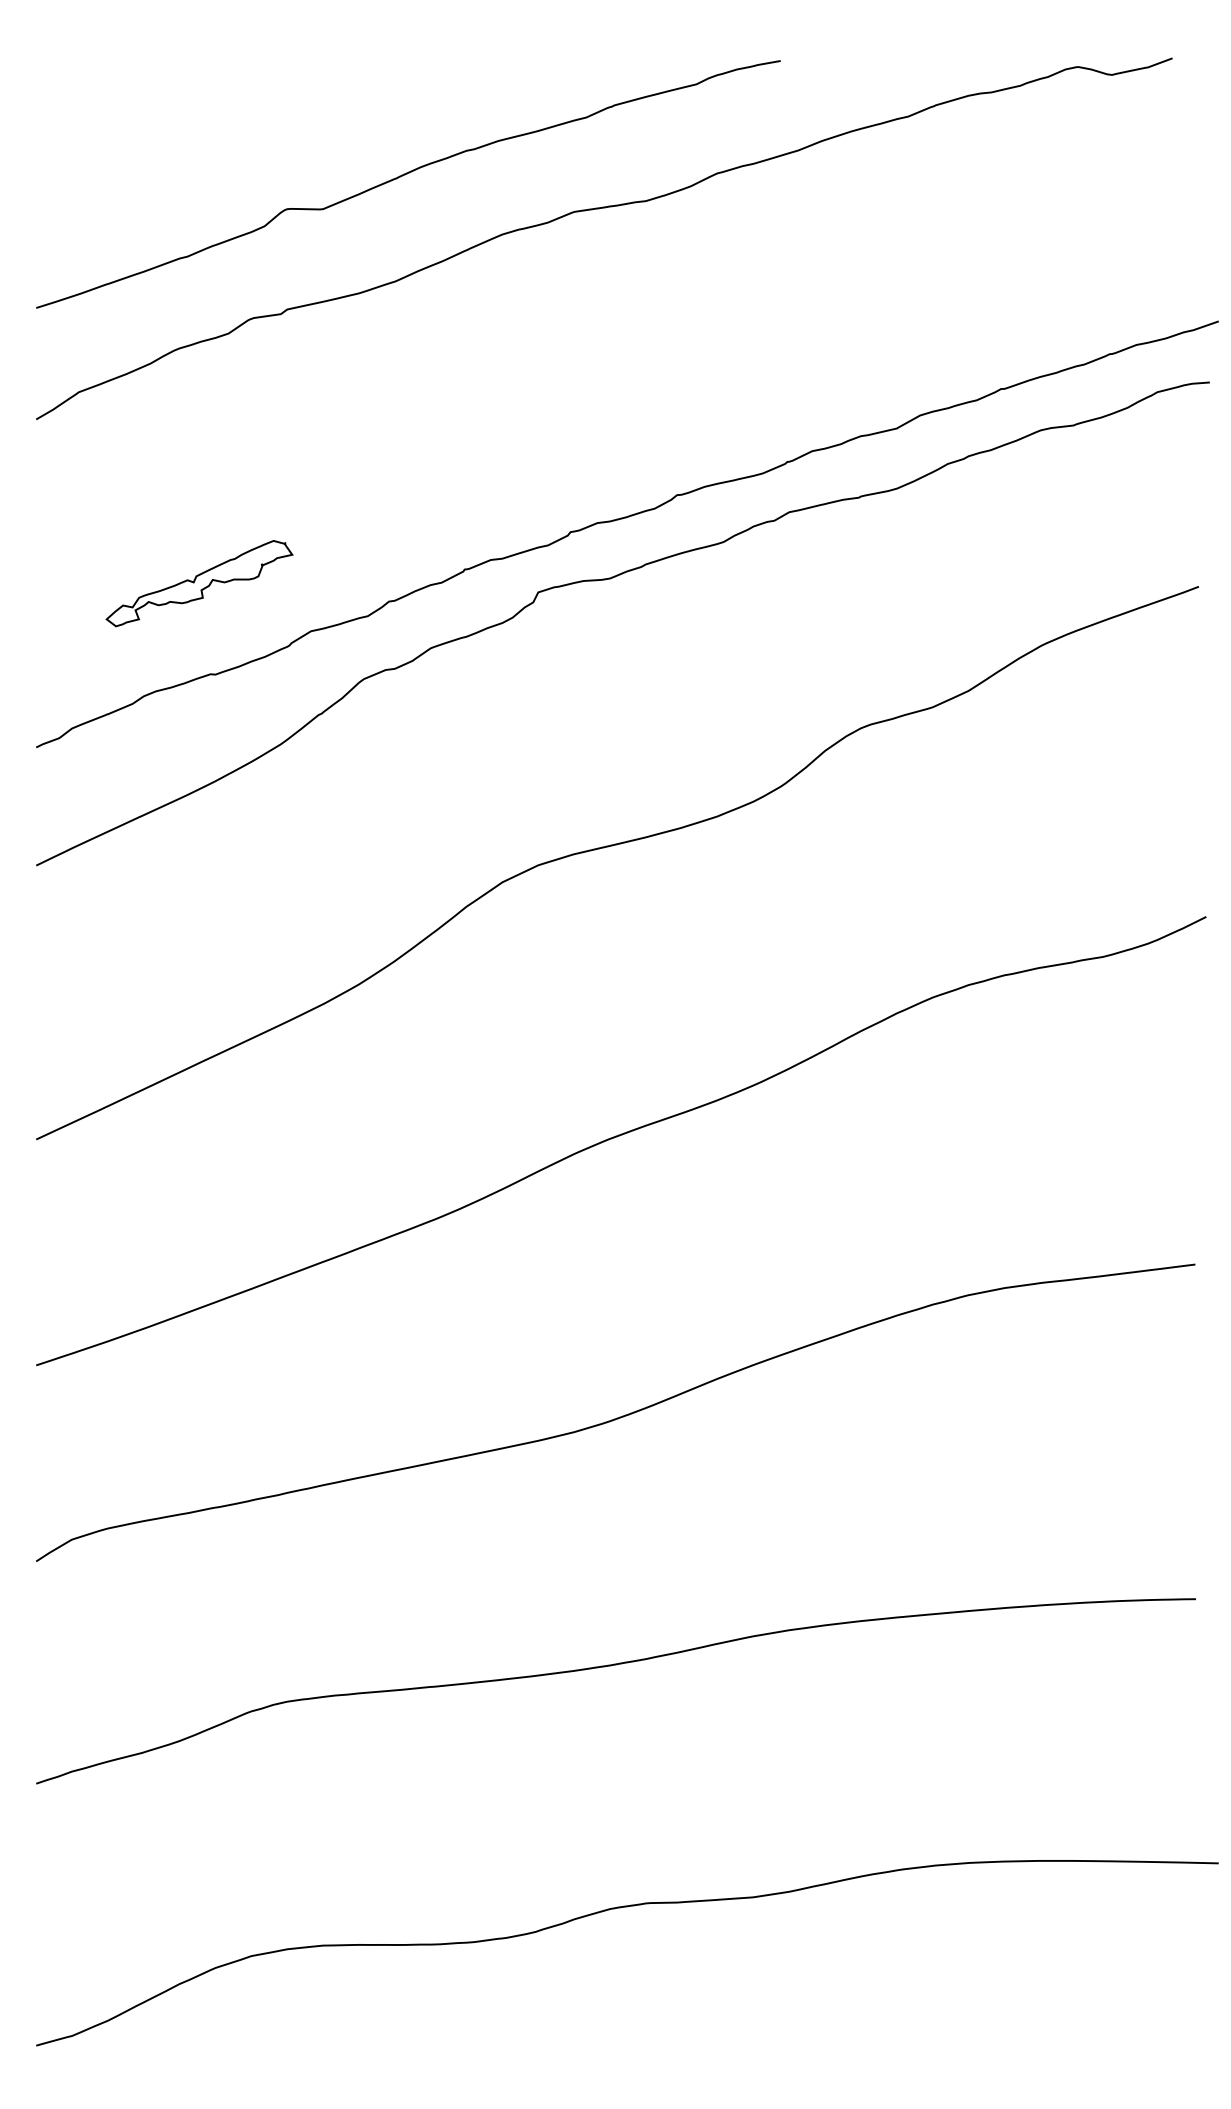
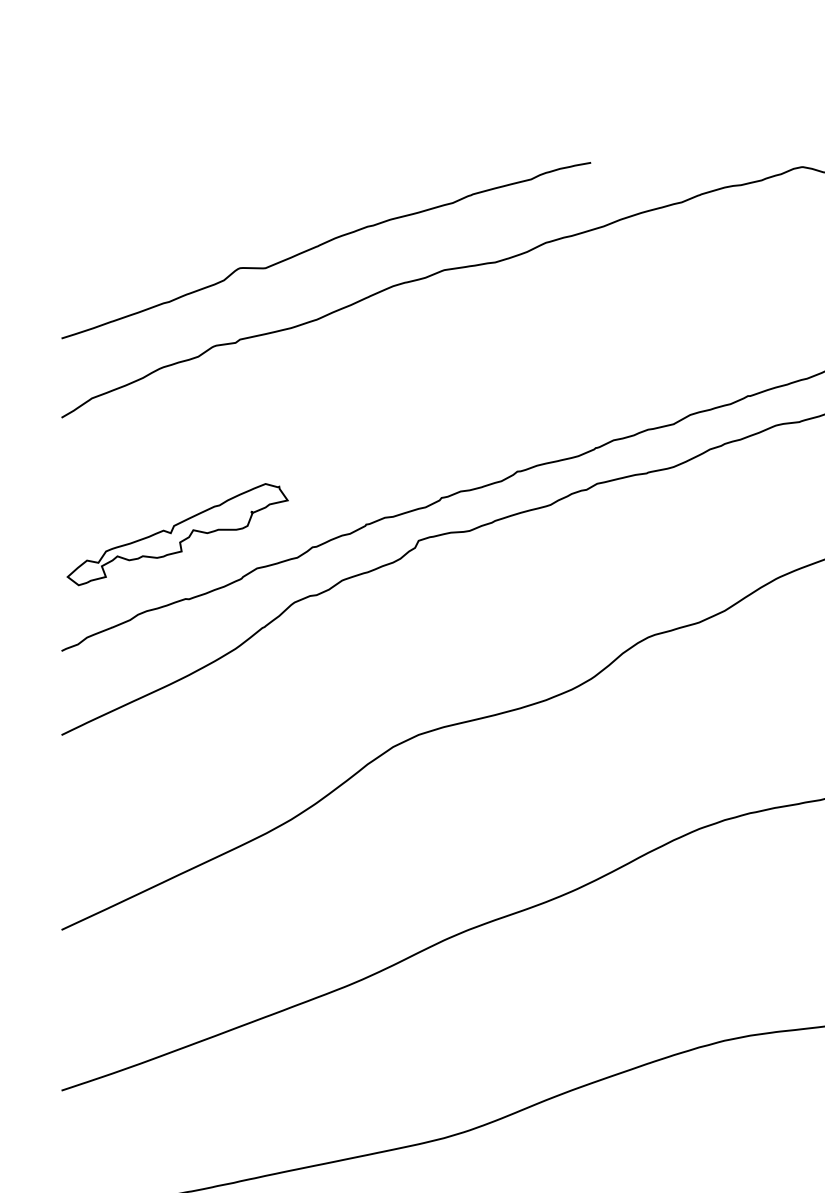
part: (199, 583) -> (177, 534), size x1.67

